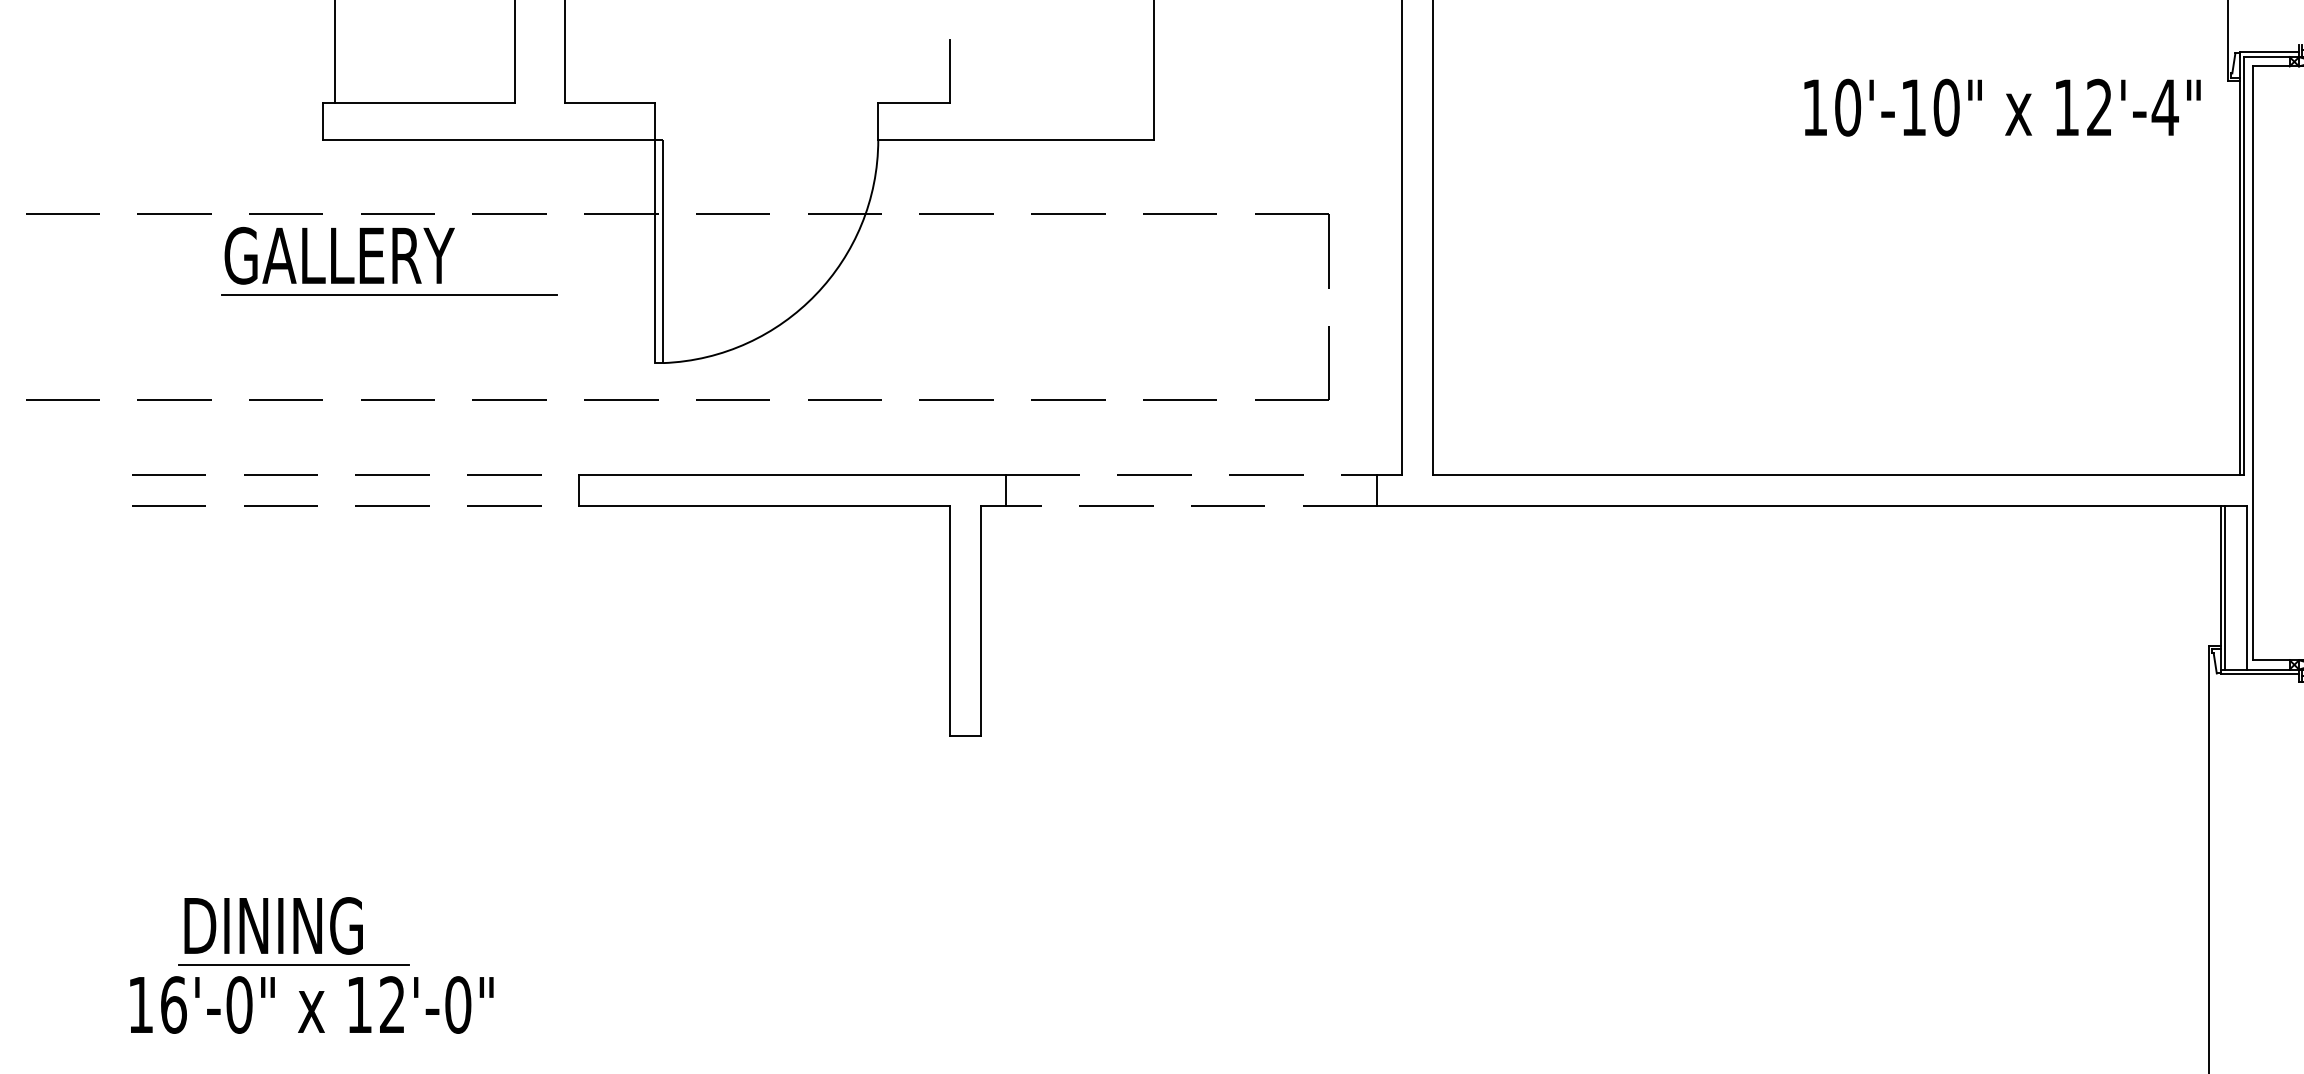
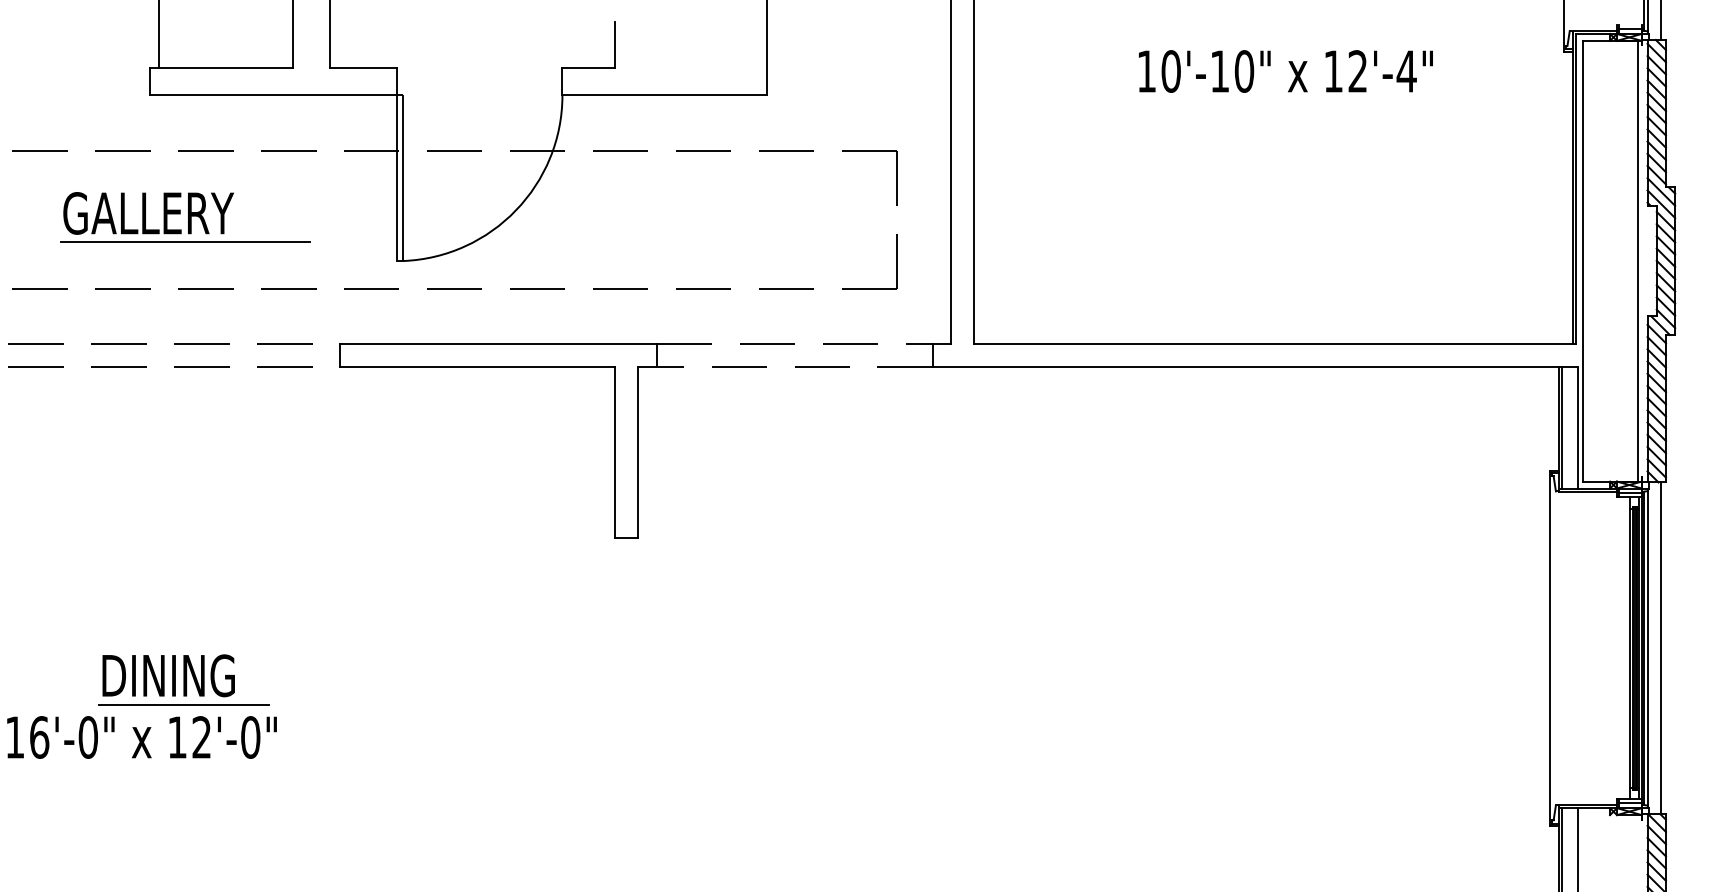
text: (2001, 107) -> (1285, 71), moved
part: (389, 261) -> (185, 217), moved
part: (293, 930) -> (183, 679), moved

